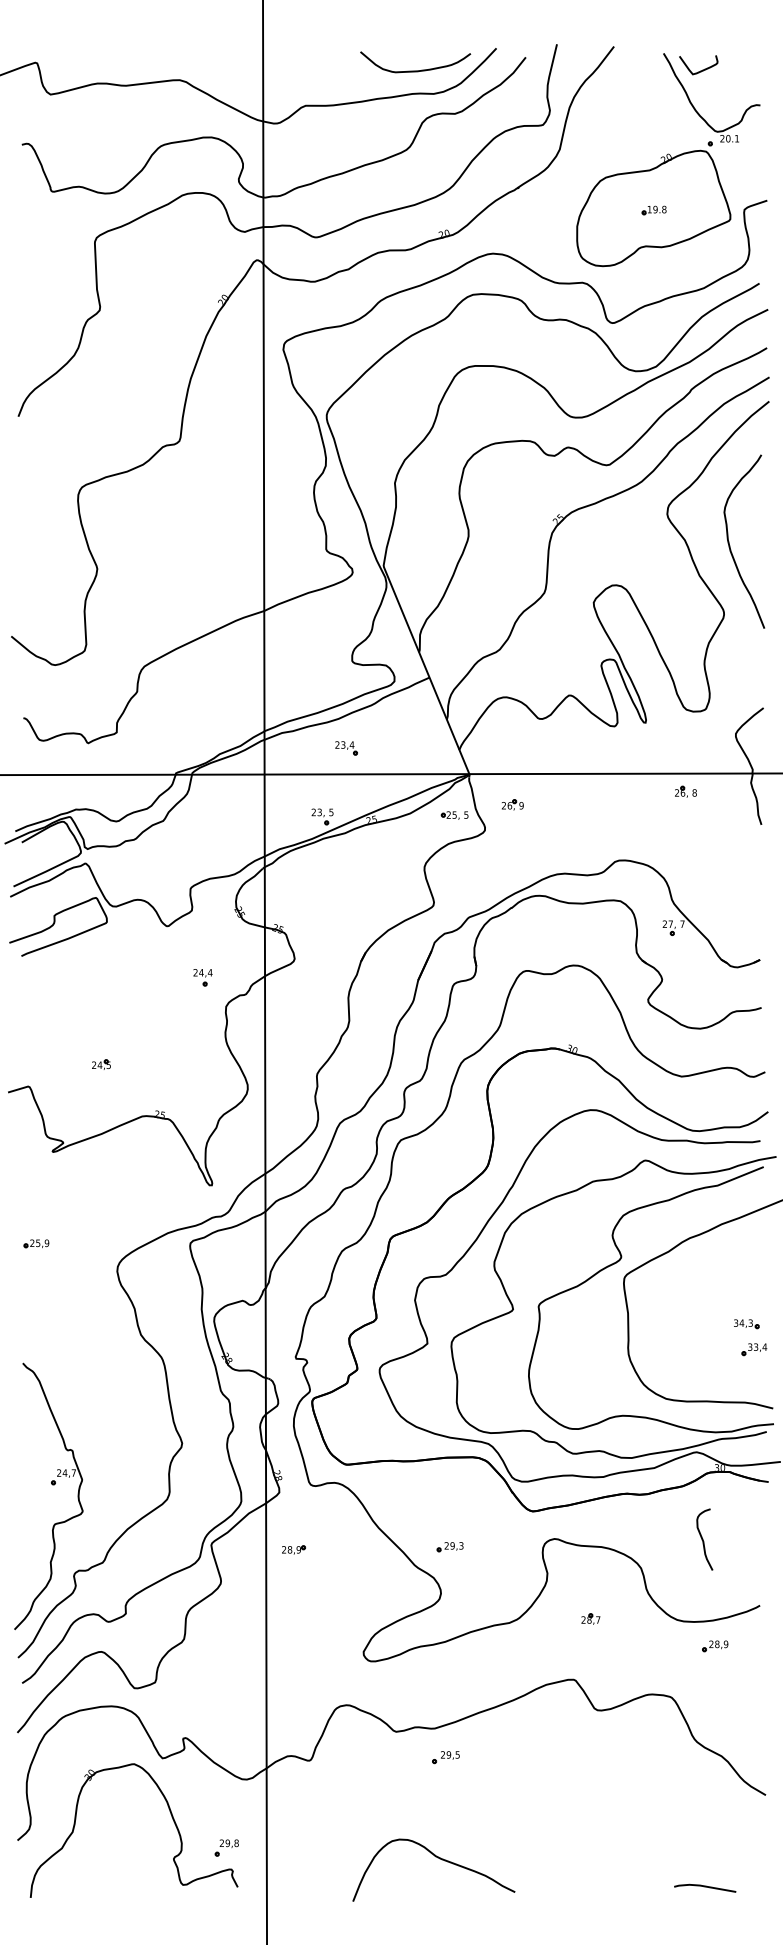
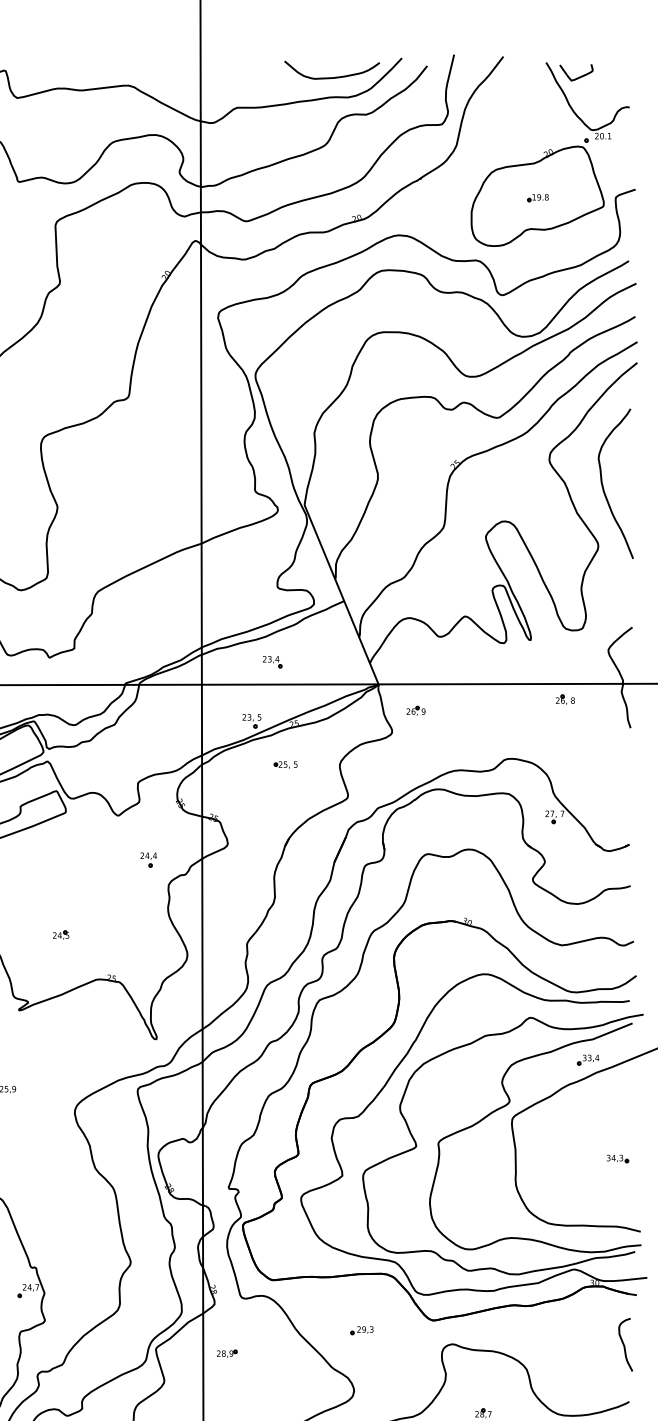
part: (454, 815) -> (285, 764), moved
part: (754, 1349) -> (588, 1060), moved
curve: (703, 1539) -> (624, 1344), moved
part: (449, 1547) -> (361, 1330), moved

